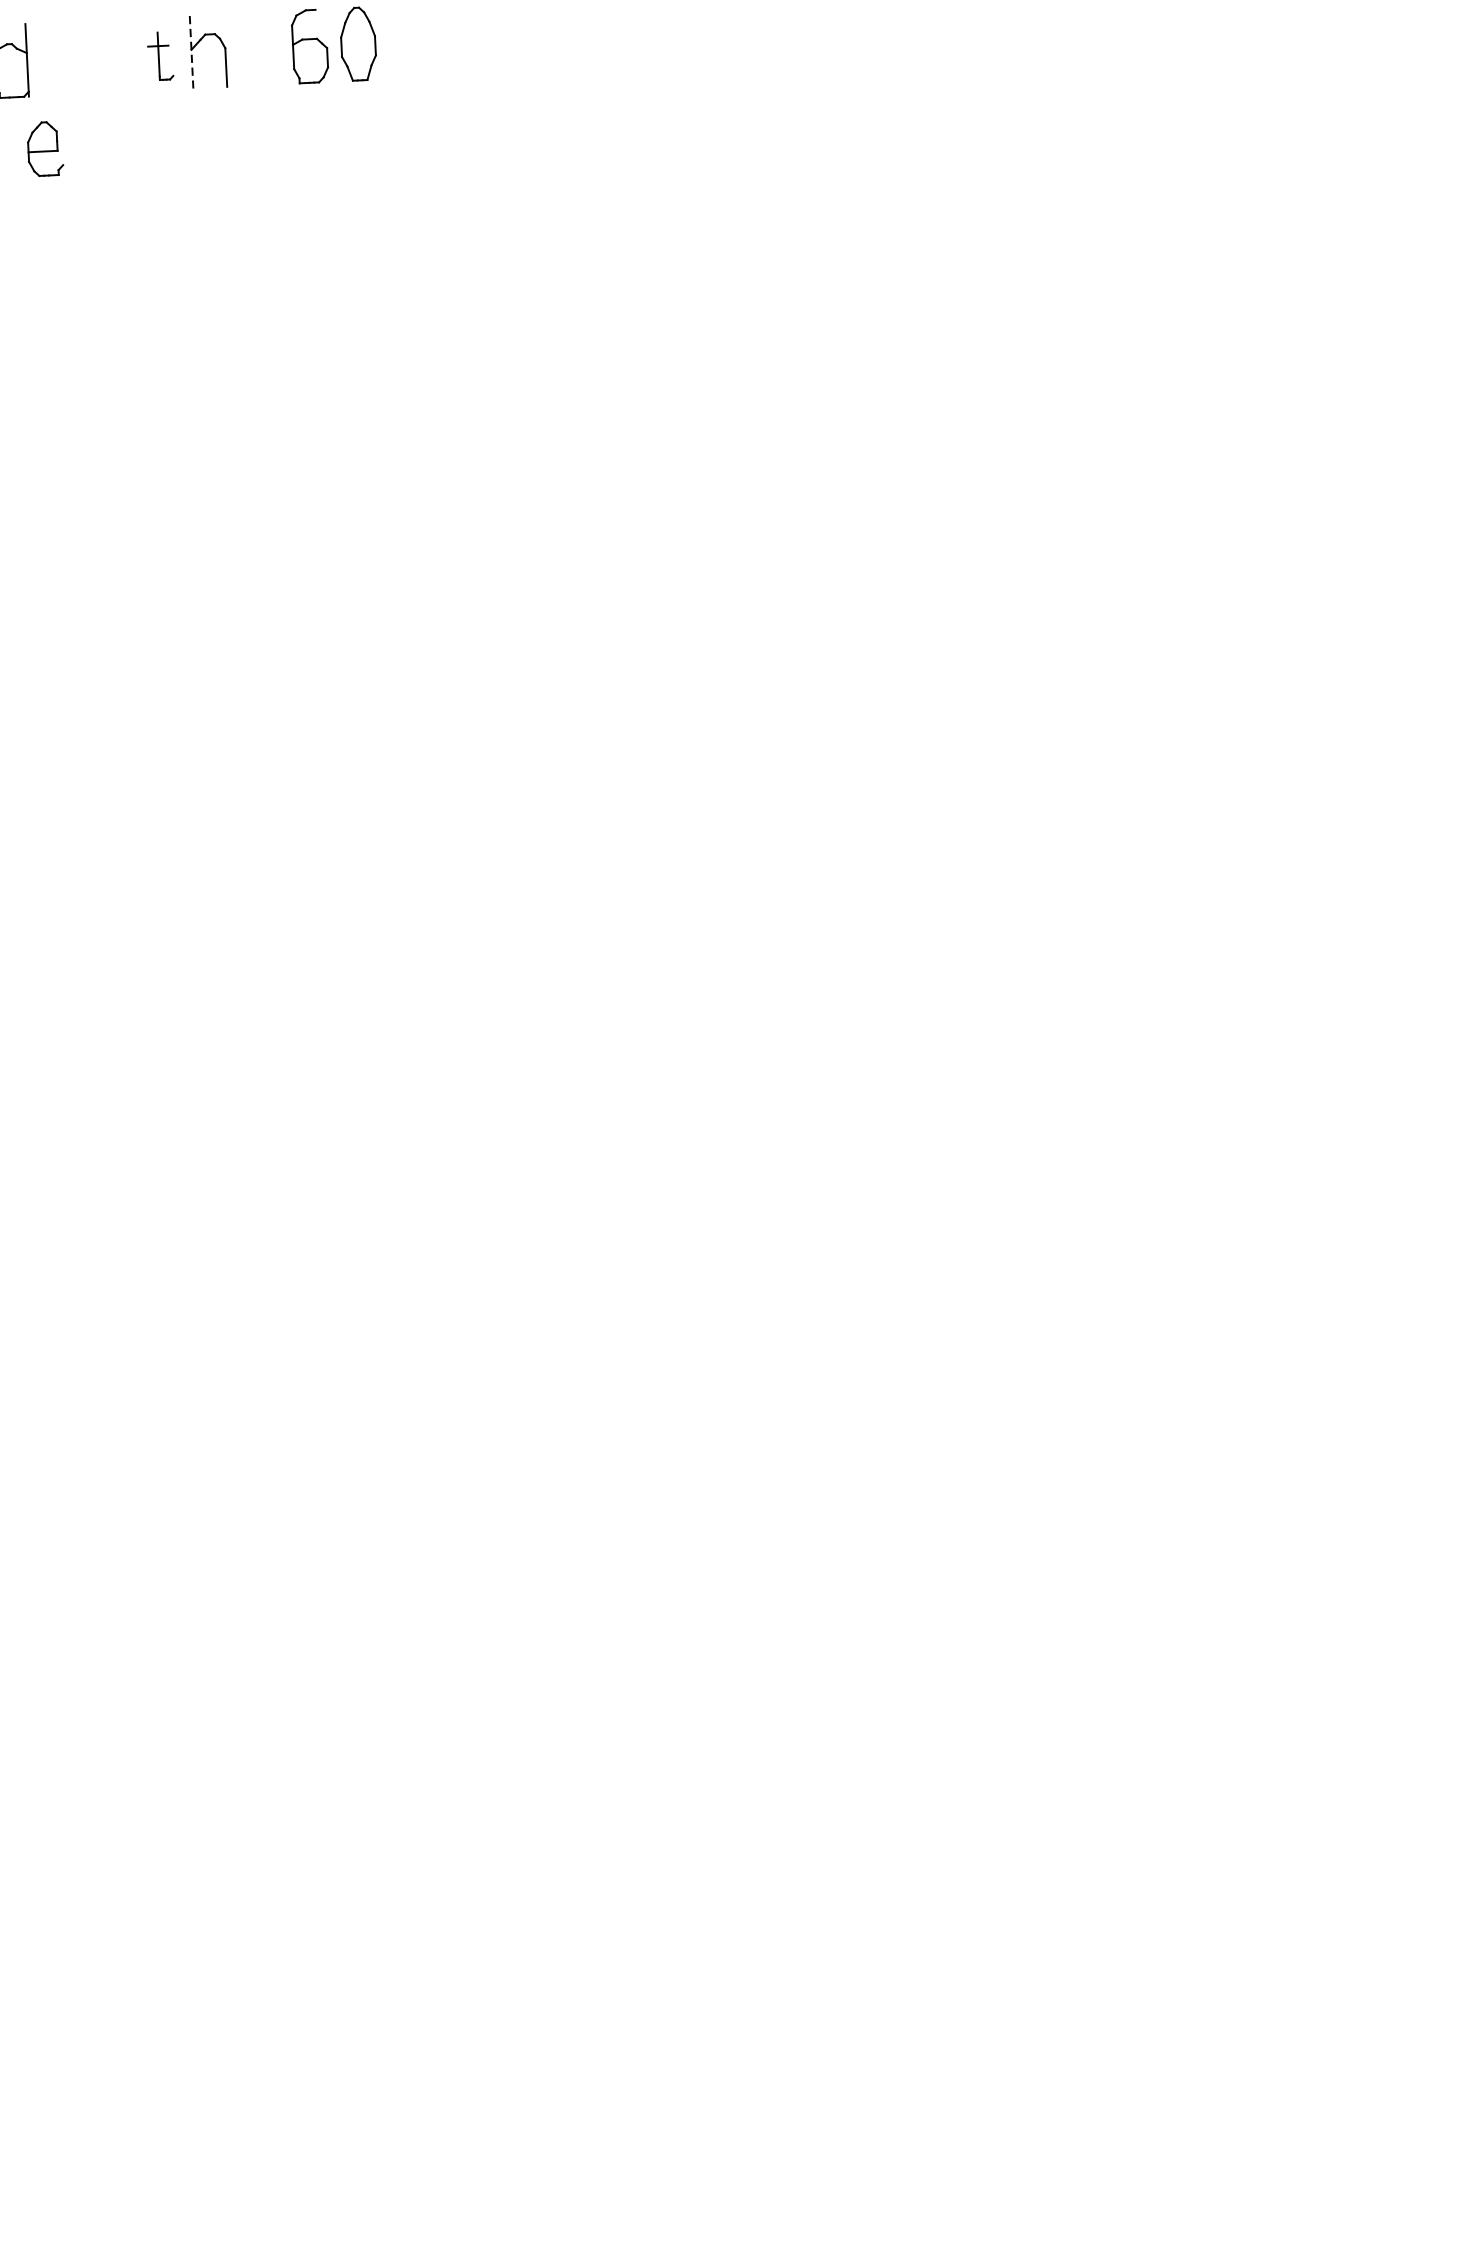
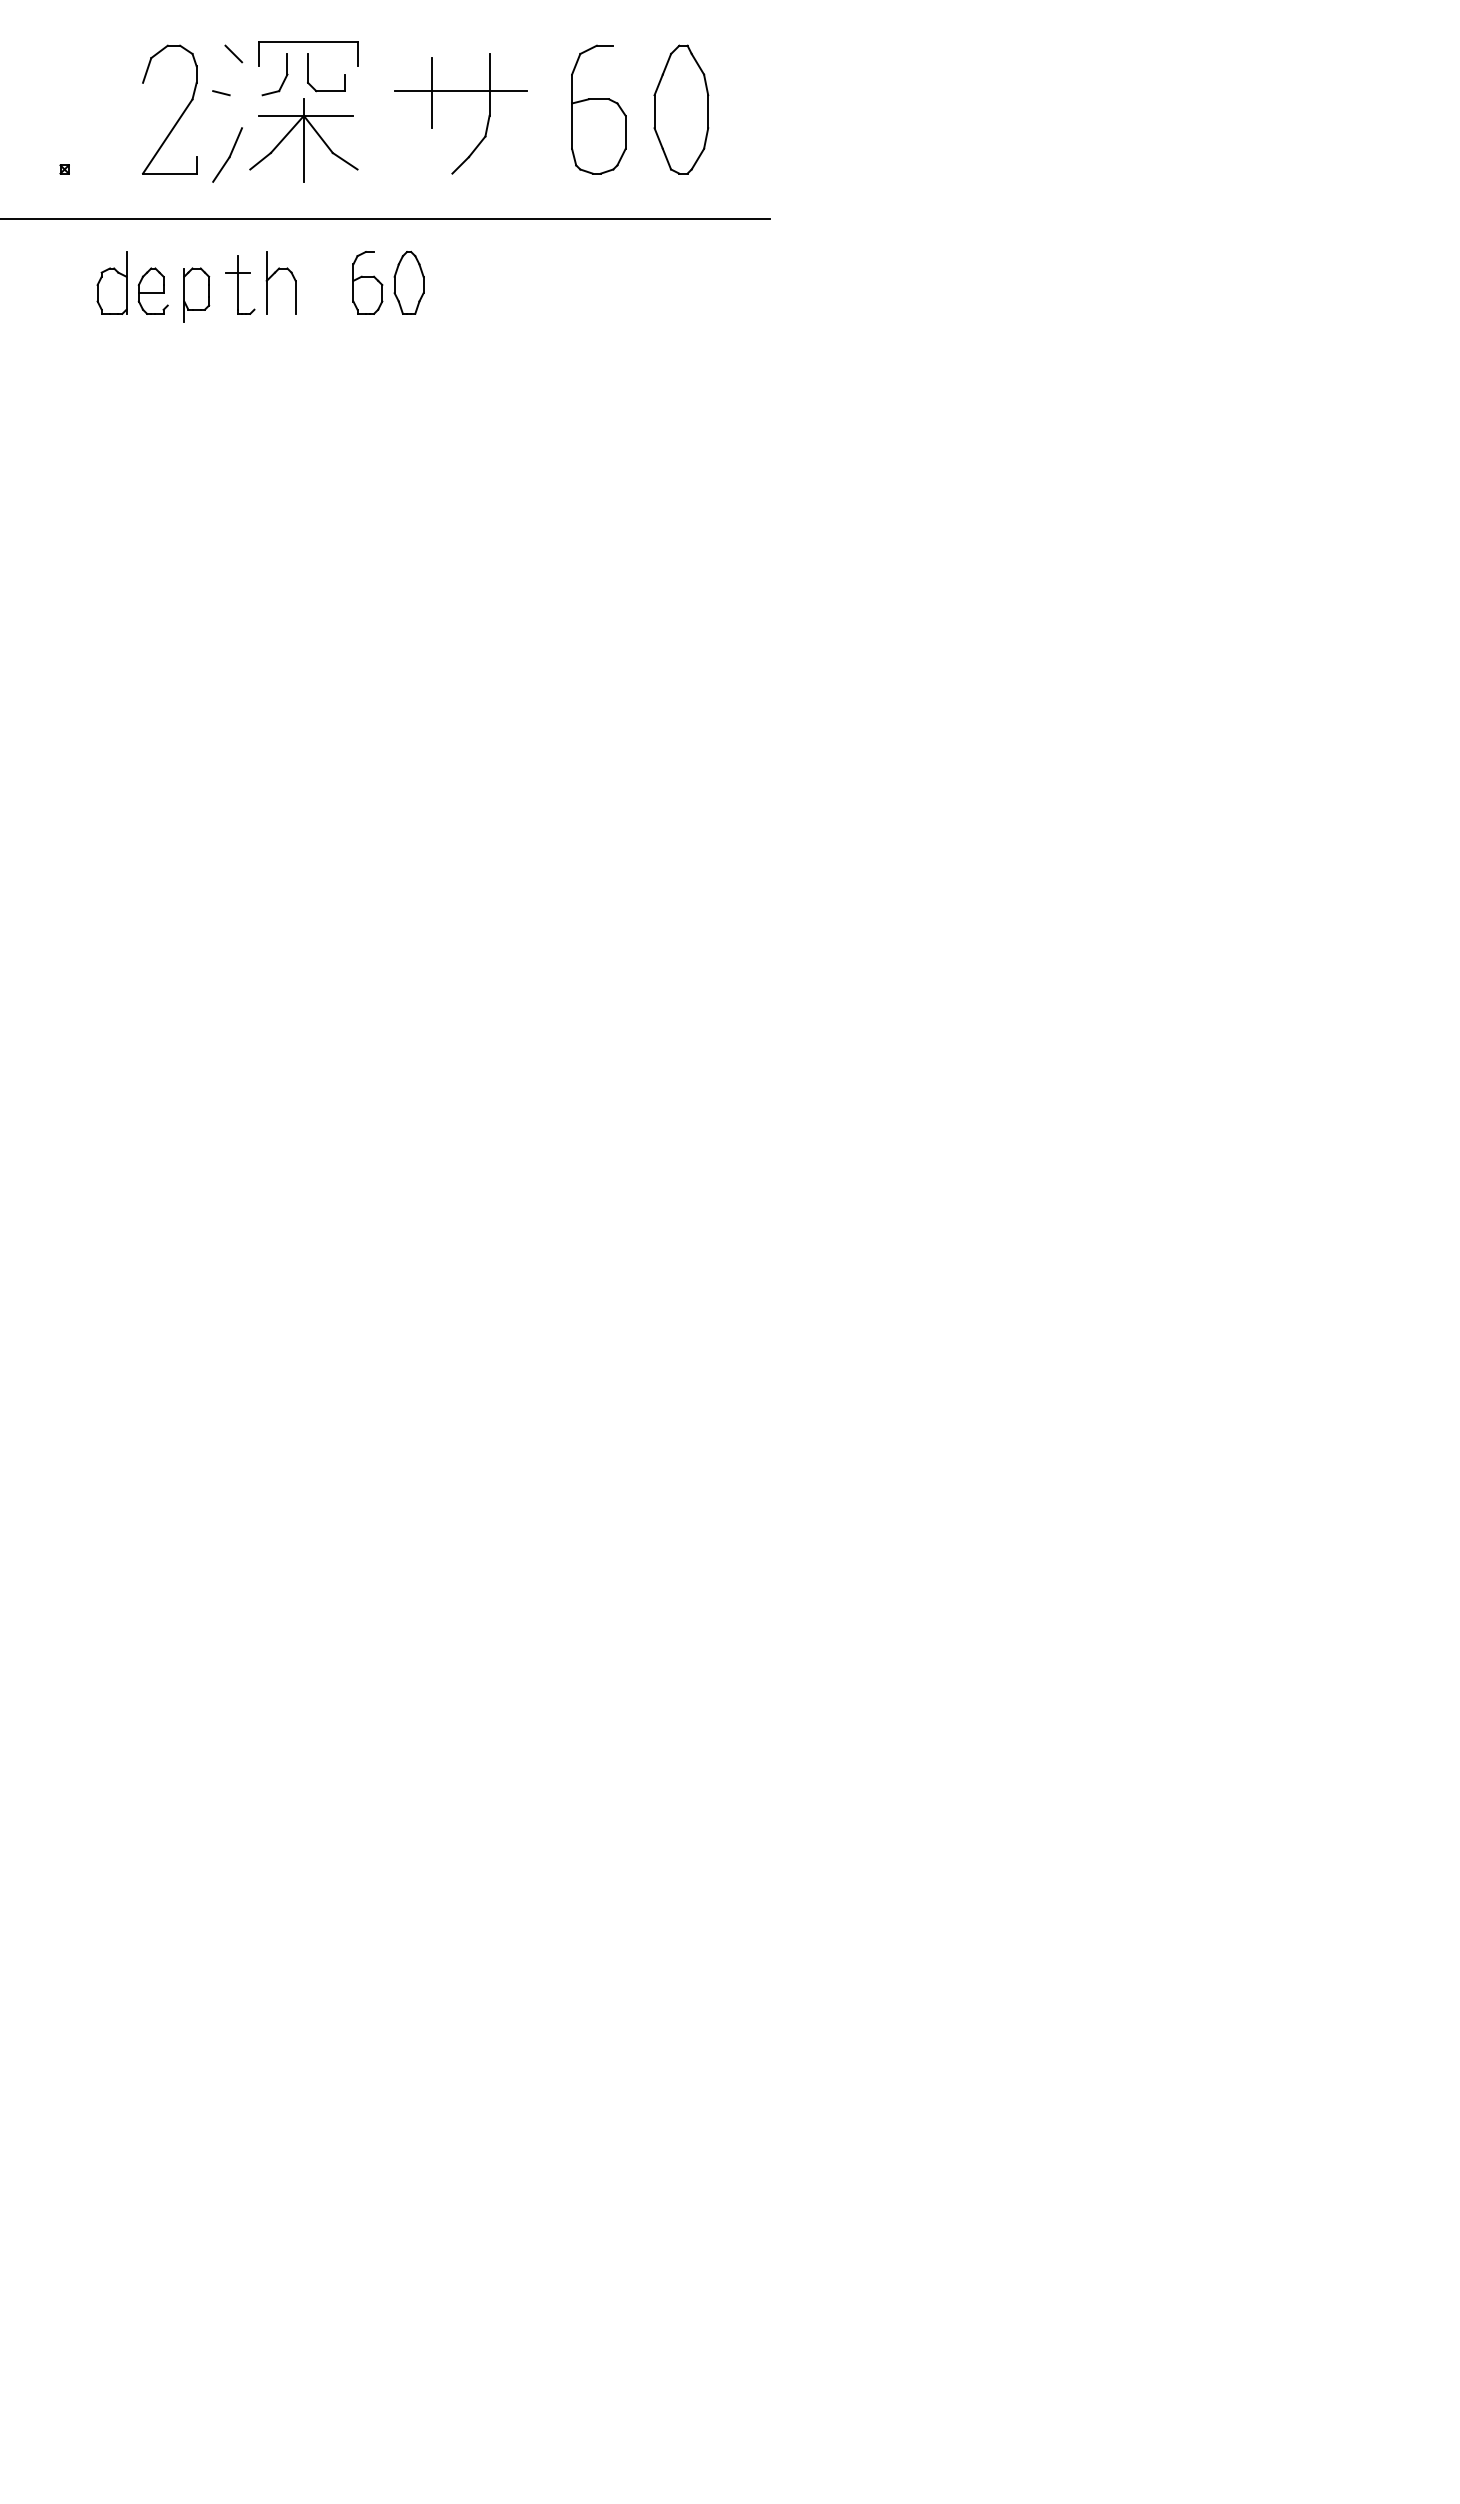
line: (191, 51) -> (266, 282), dashed -> solid
part: (160, 55) -> (240, 284), size x1.43
part: (109, 69) -> (196, 294), added
part: (44, 148) -> (152, 290), moved

